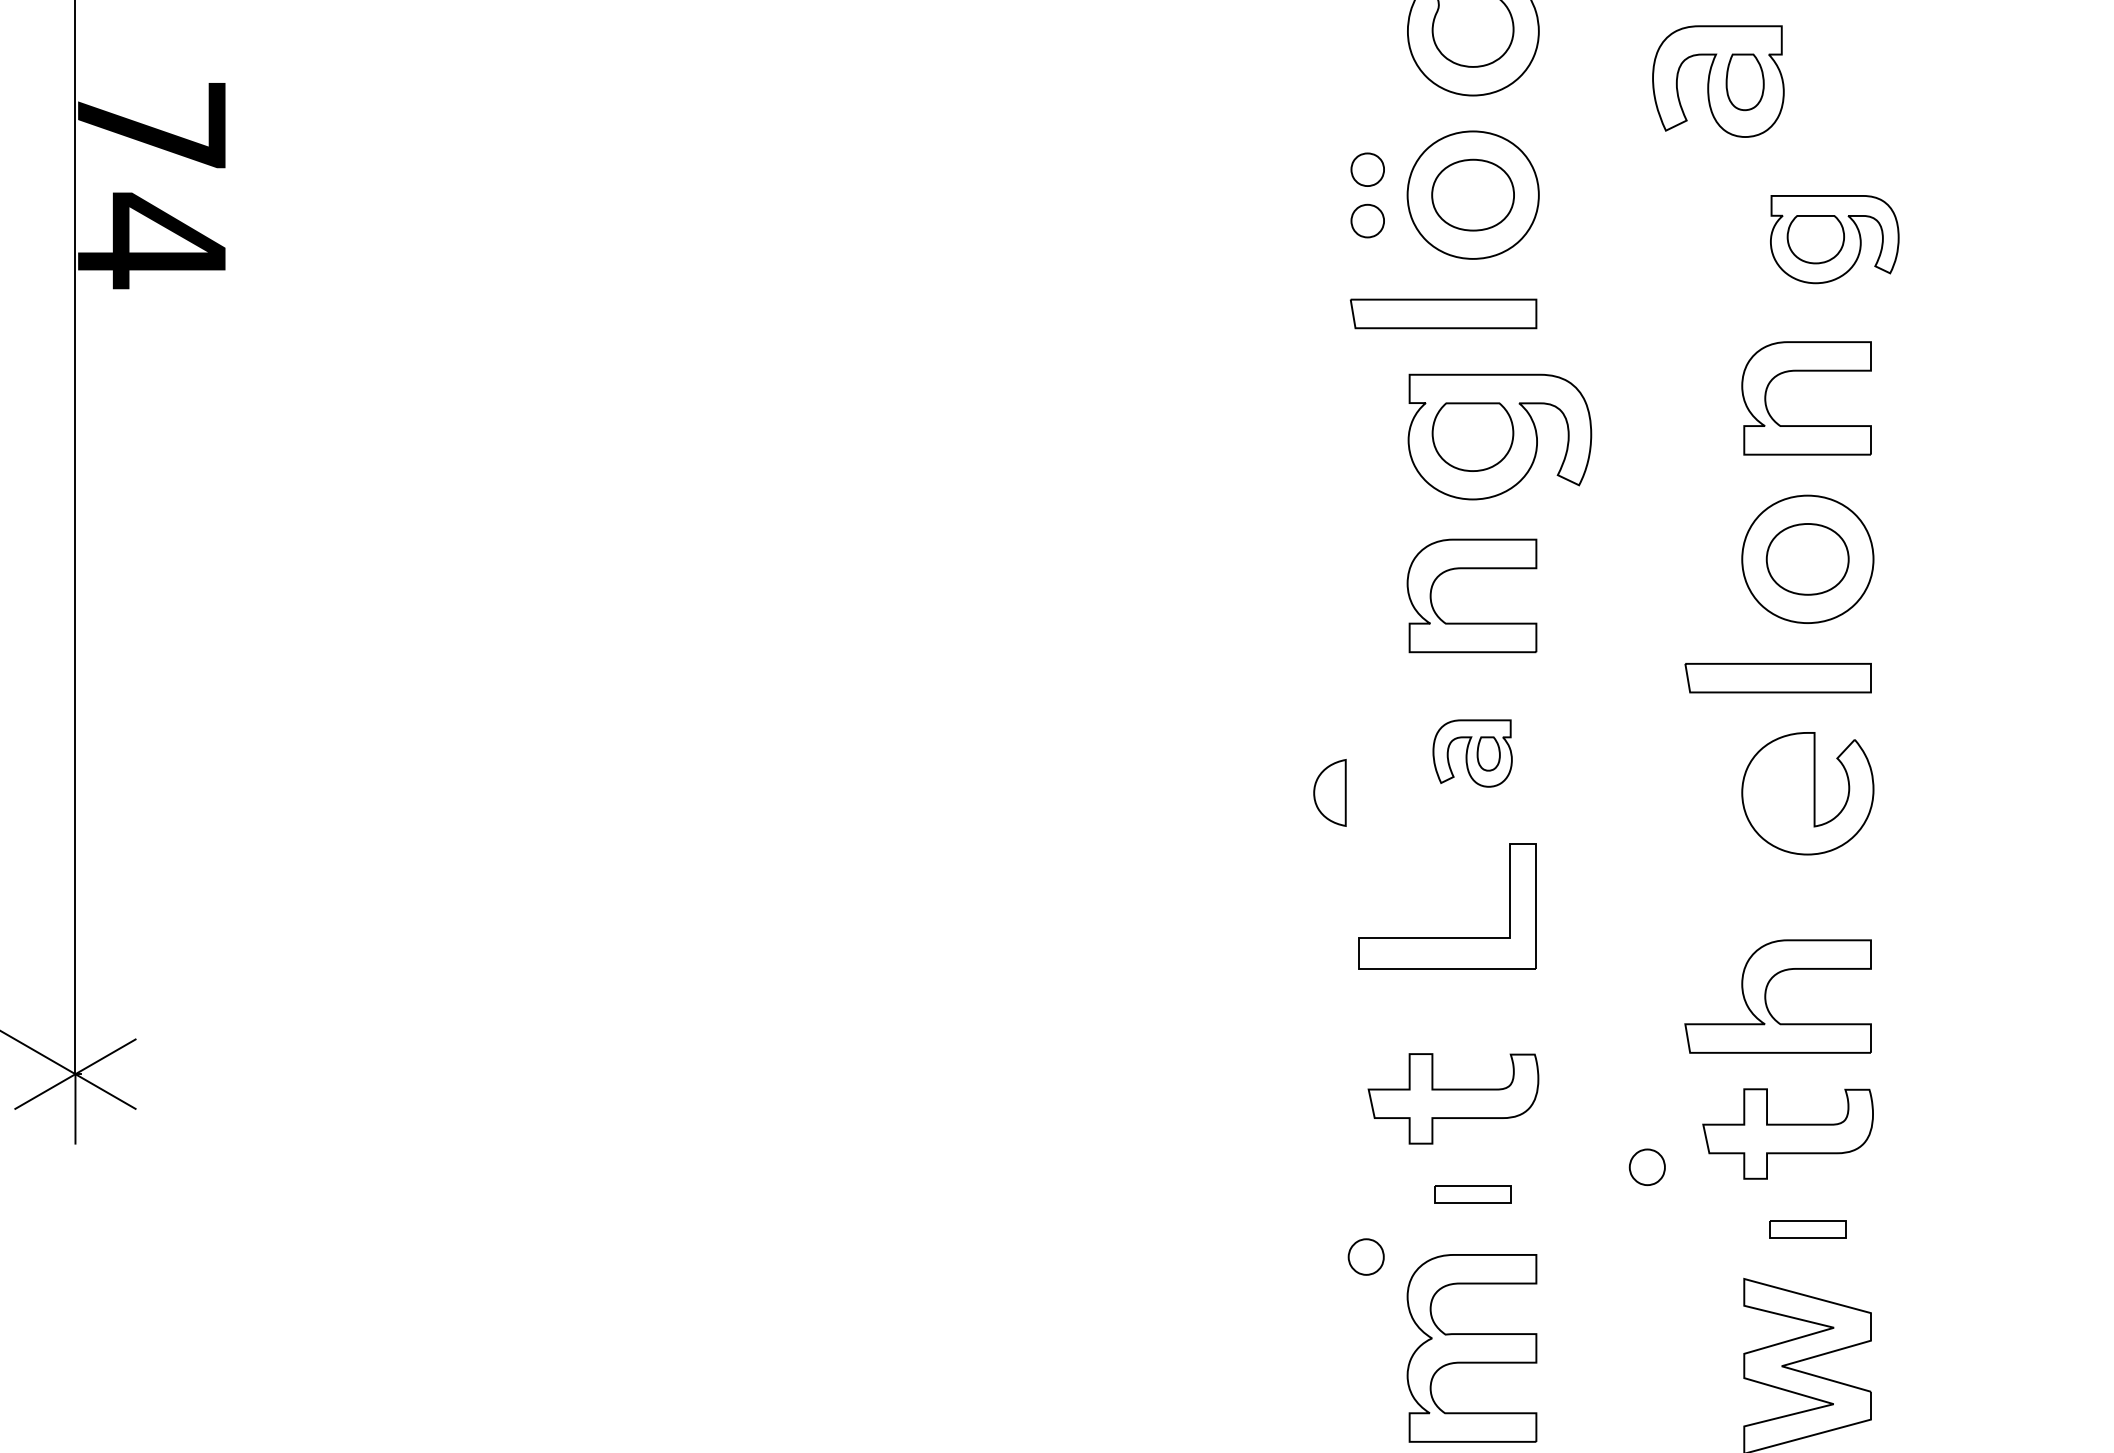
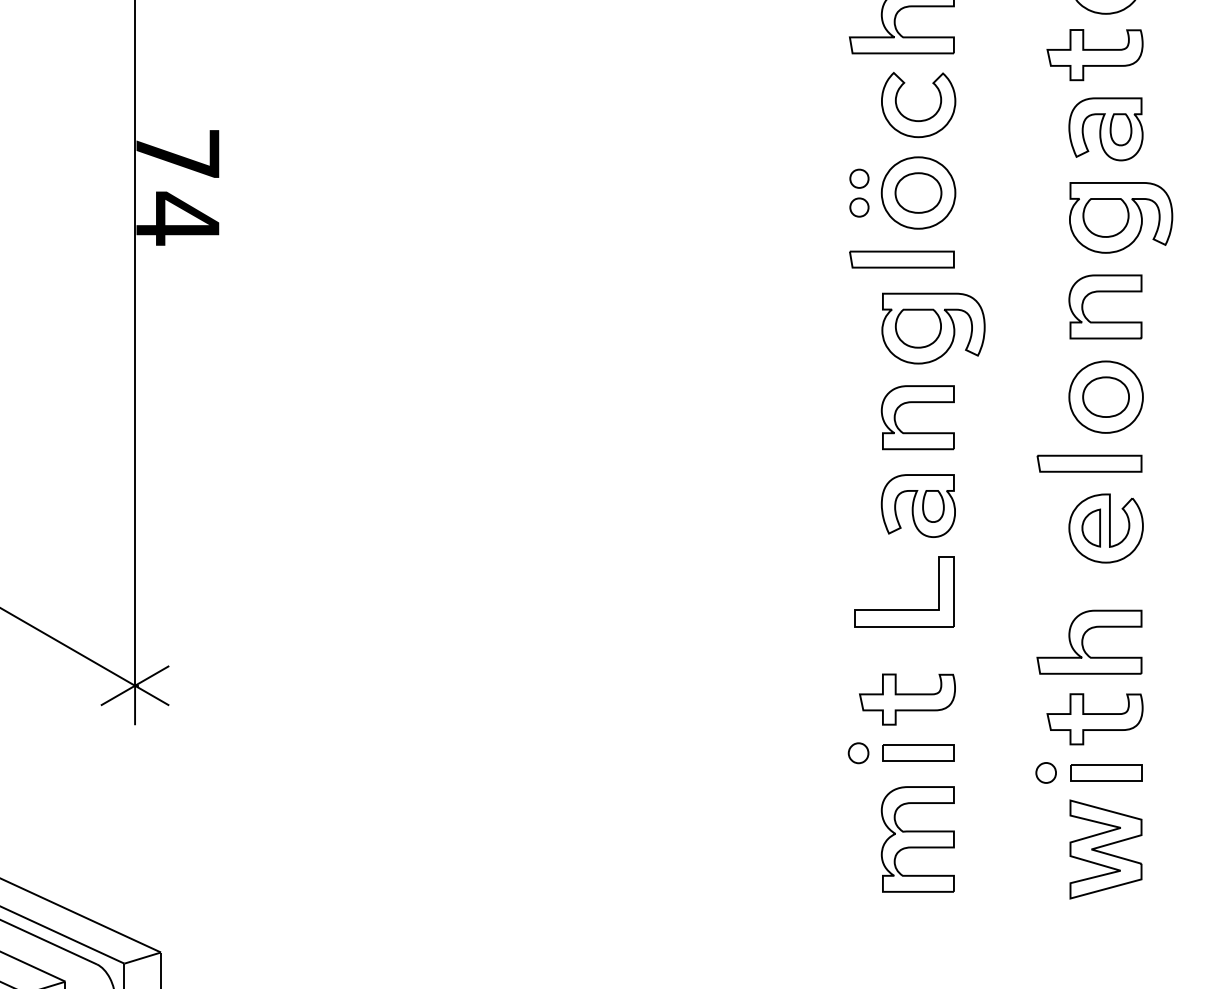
part: (1717, 81) -> (1105, 129), moved
part: (1835, 238) -> (1121, 217), size x1.43
part: (1471, 752) -> (917, 505), size x1.67
part: (1328, 791) -> (1090, 527), moved
part: (1646, 1166) -> (1045, 772), moved
part: (1473, 1193) -> (918, 752), size x1.67
part: (1808, 1228) -> (1106, 772), size x1.67
part: (1366, 1257) -> (858, 753), moved

